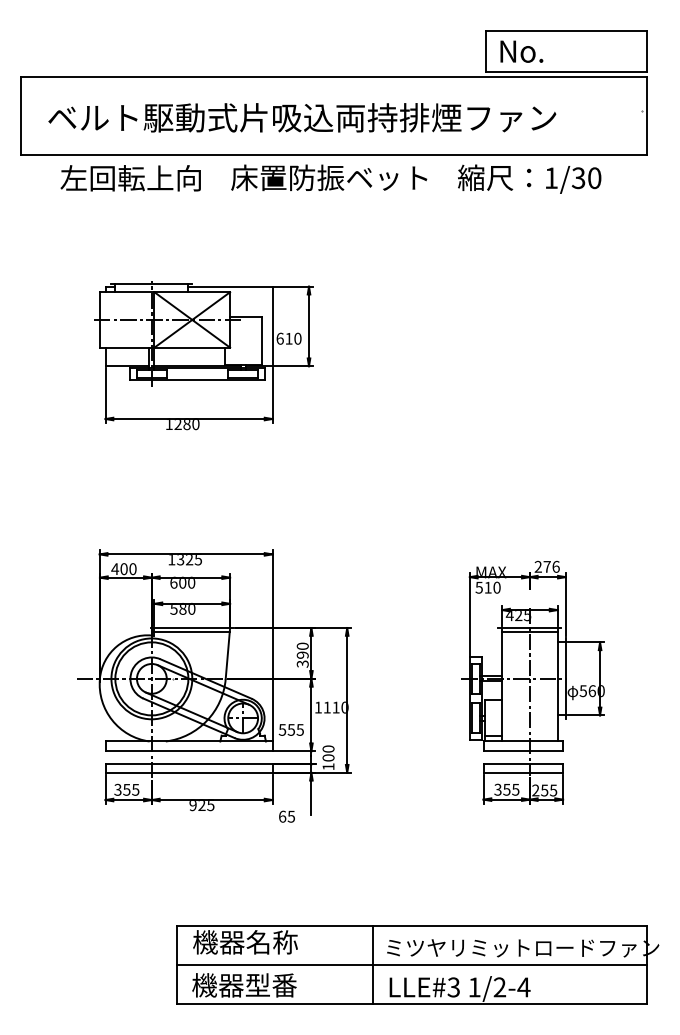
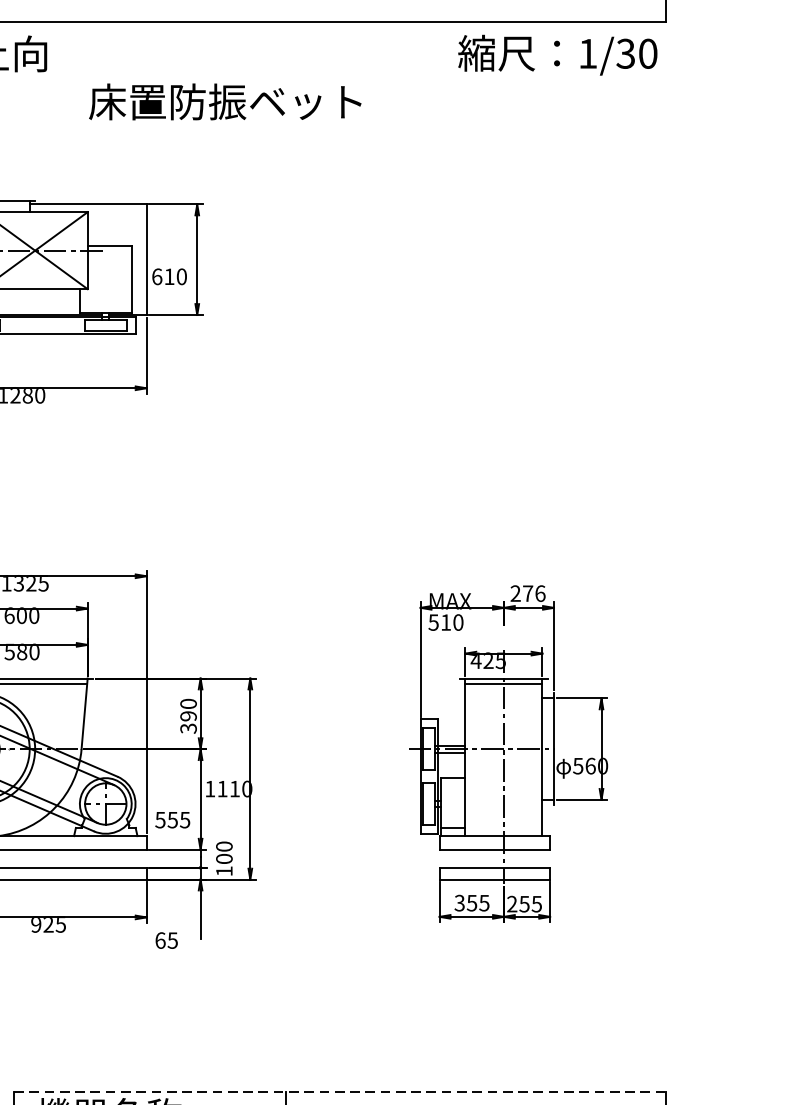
text: (329, 177) -> (225, 101), moved
text: (529, 178) -> (557, 54), moved
line: (411, 925) -> (339, 1091), solid -> dashed

